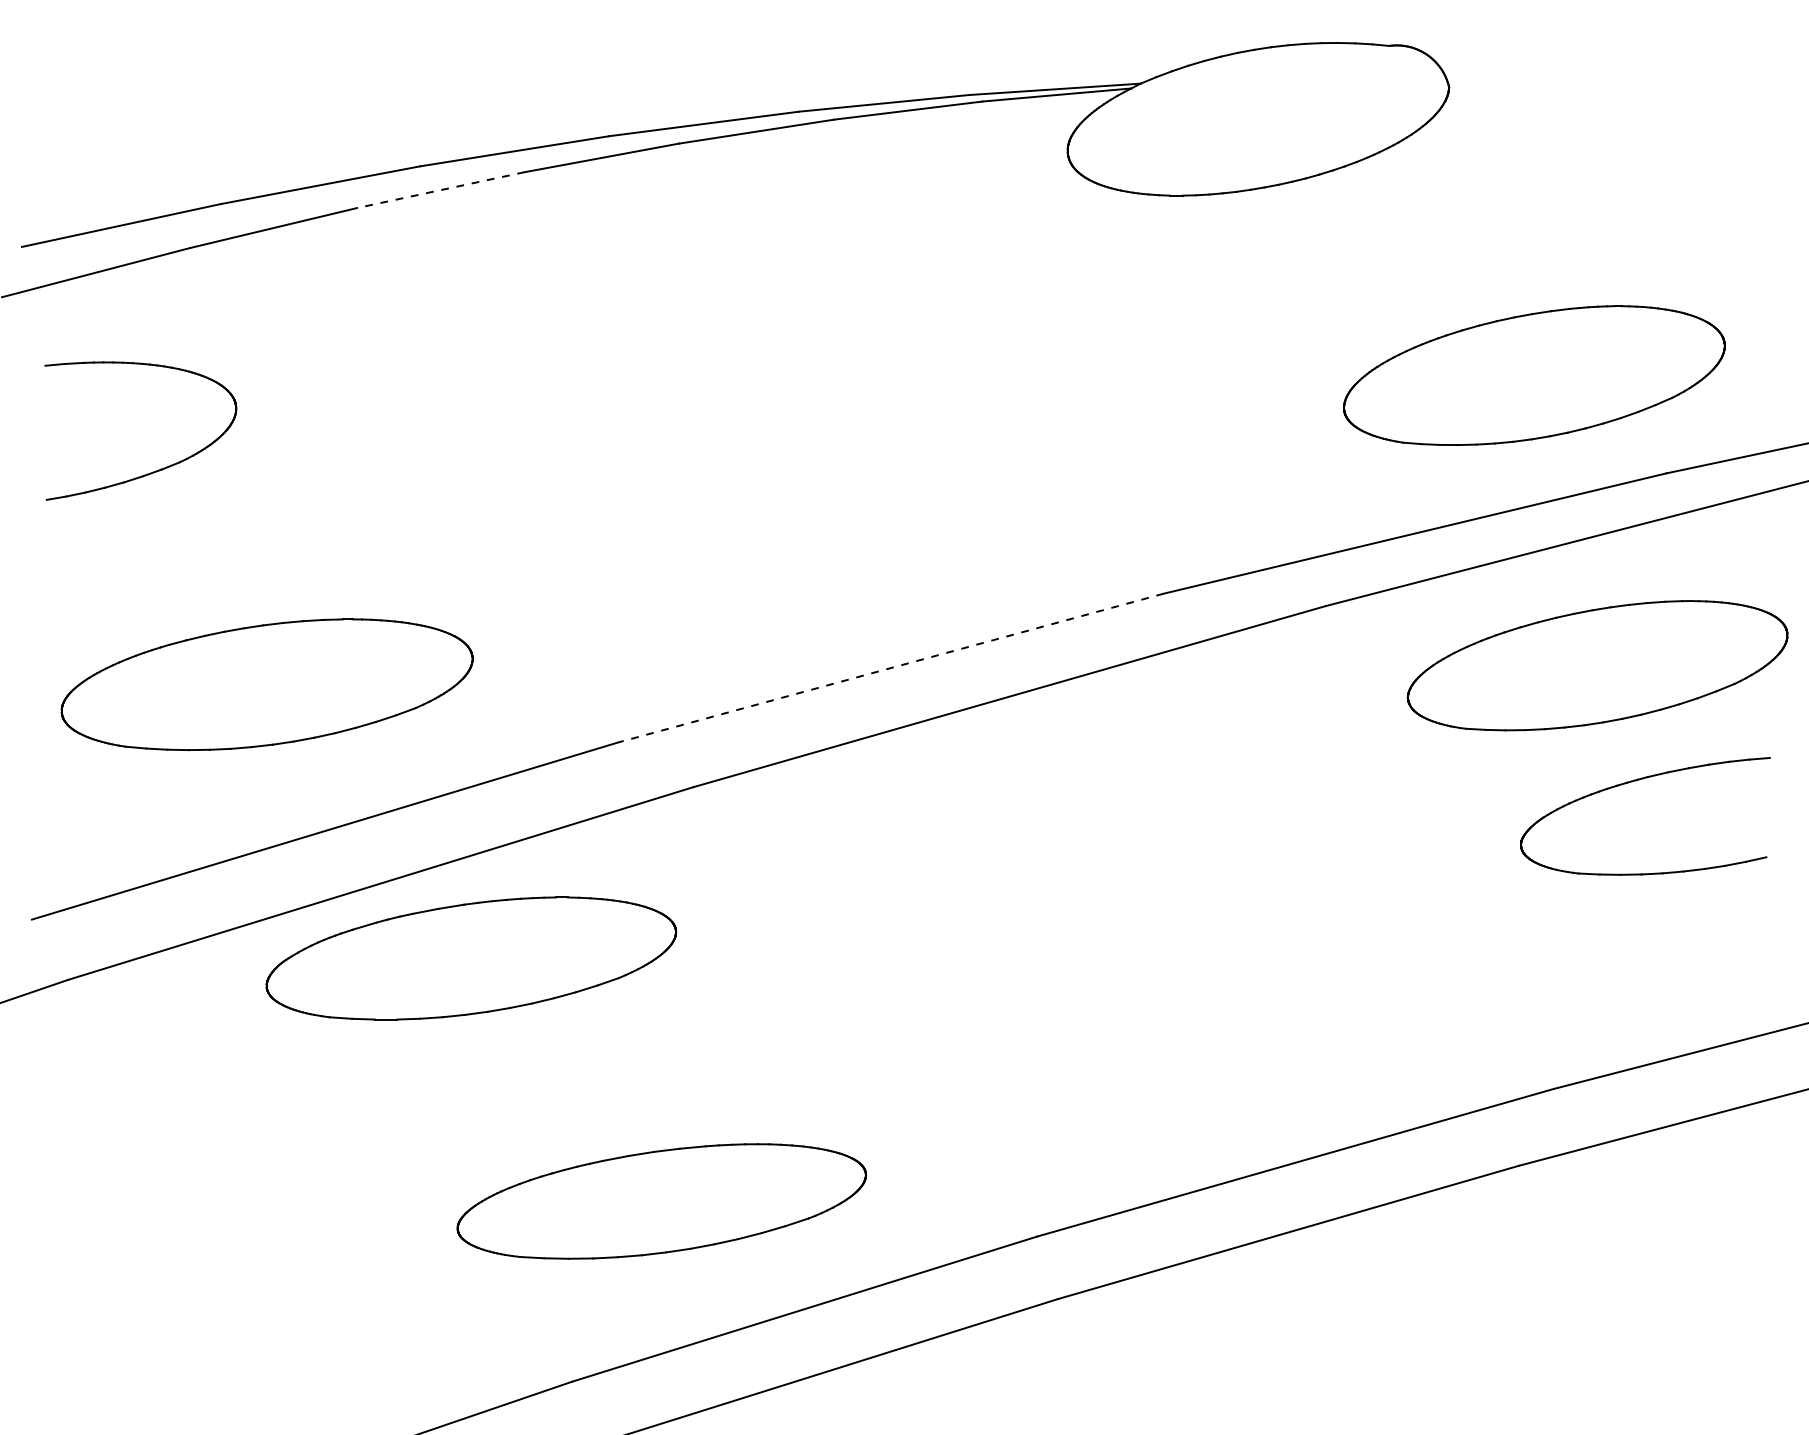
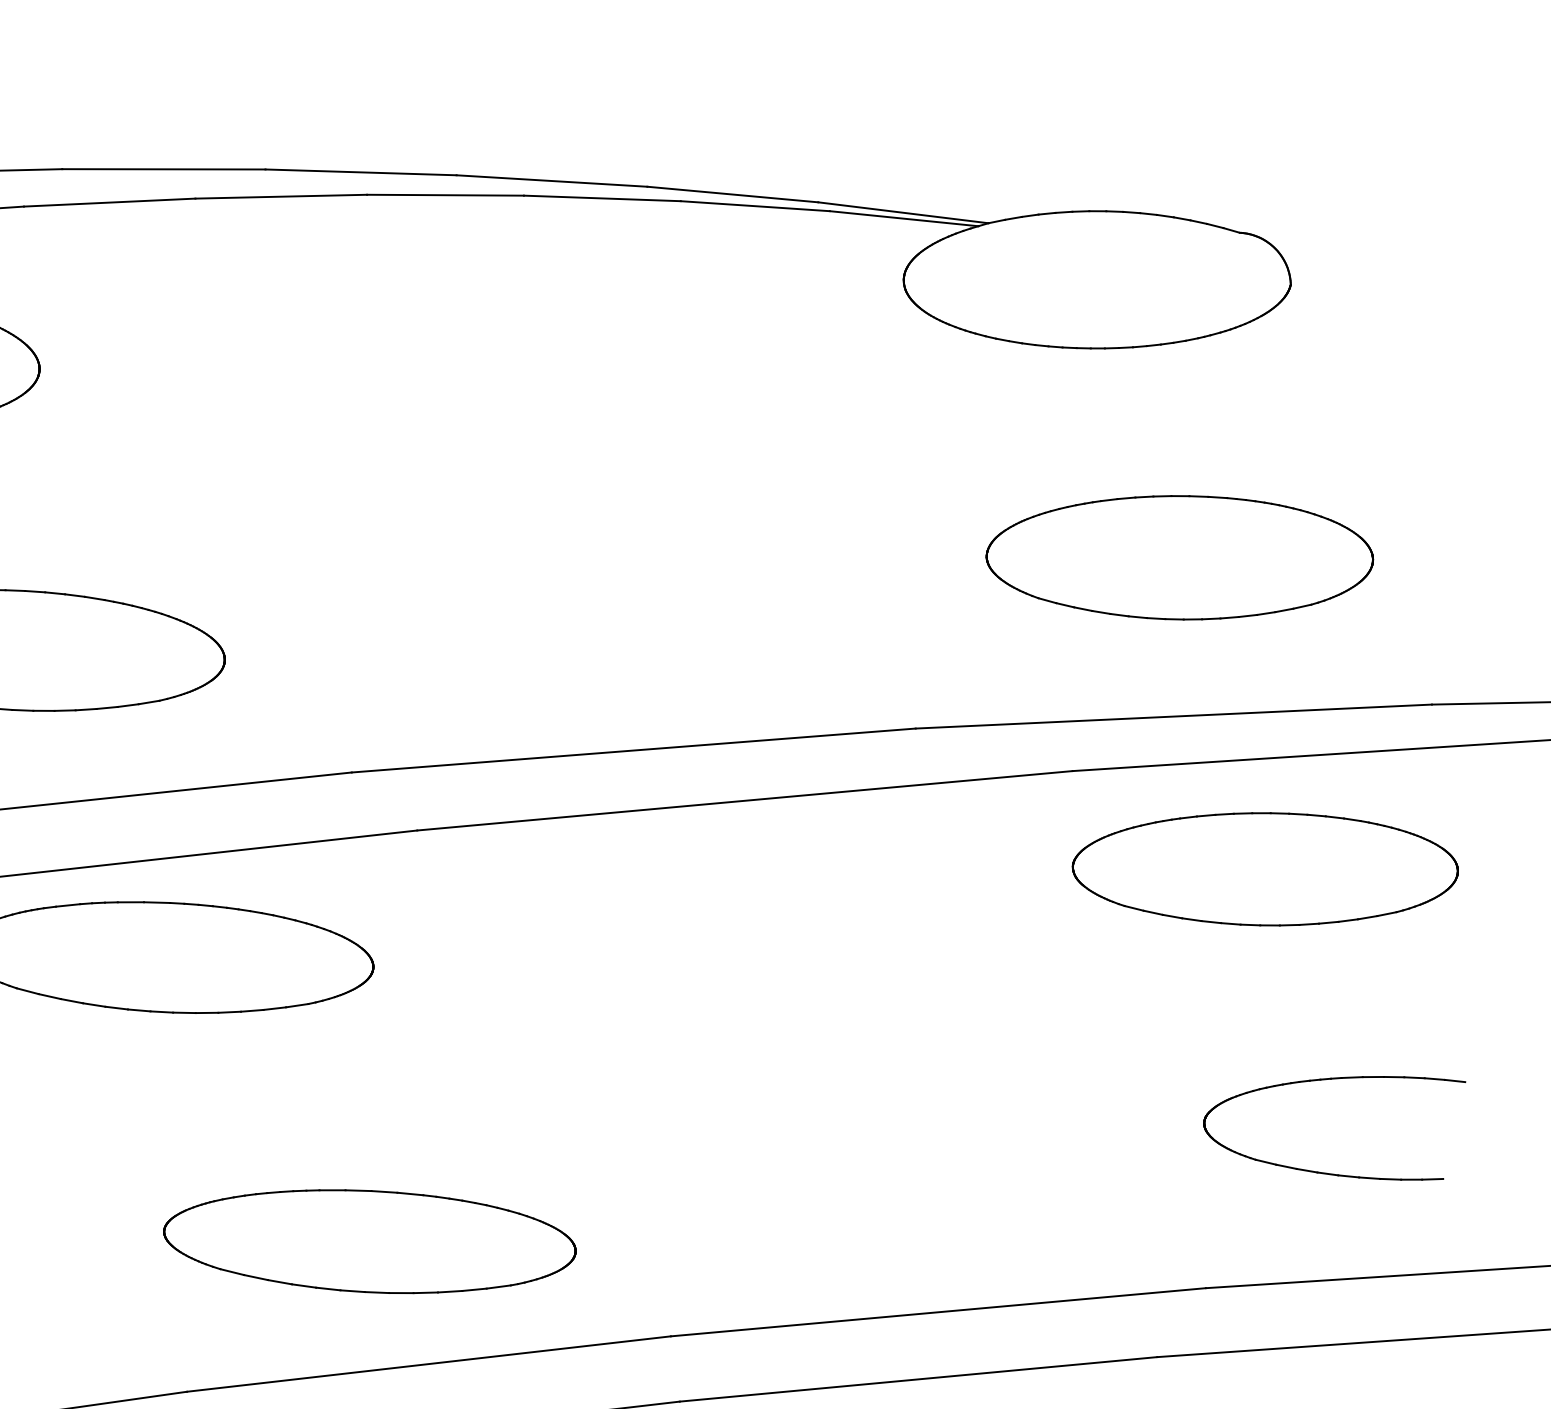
line: (440, 190) -> (280, 196), dashed -> solid
part: (1534, 375) -> (1180, 556), moved
part: (1597, 665) -> (1265, 868), moved
line: (890, 668) -> (633, 750), dashed -> solid
part: (1635, 781) -> (1328, 1080), moved
part: (661, 1201) -> (369, 1241), moved

